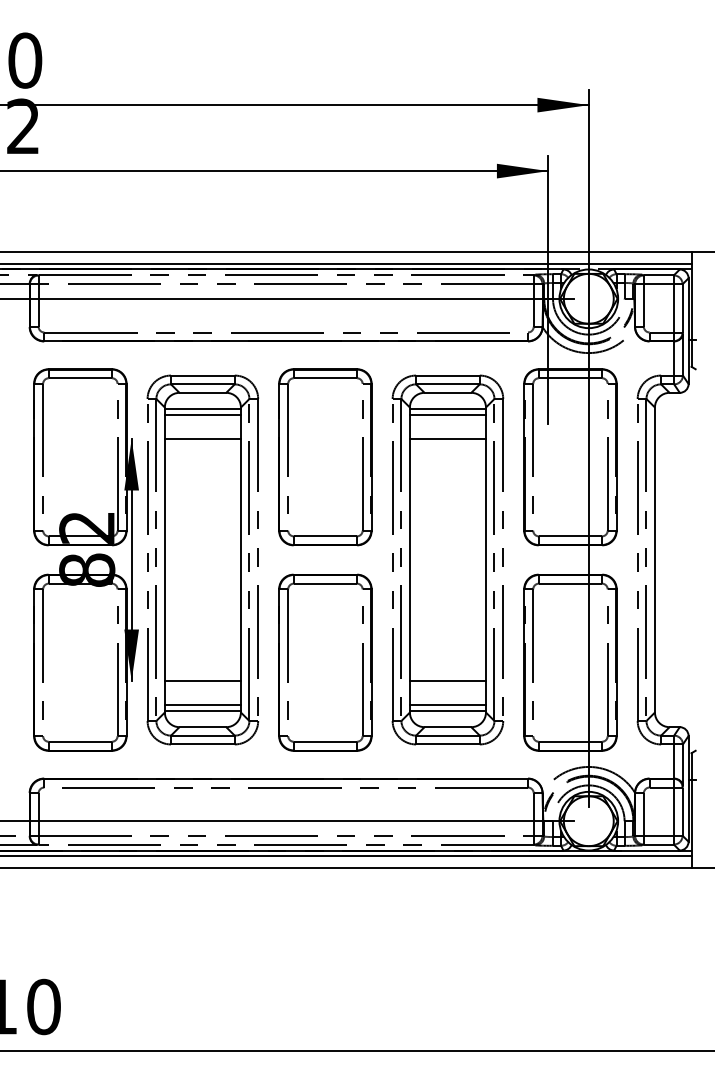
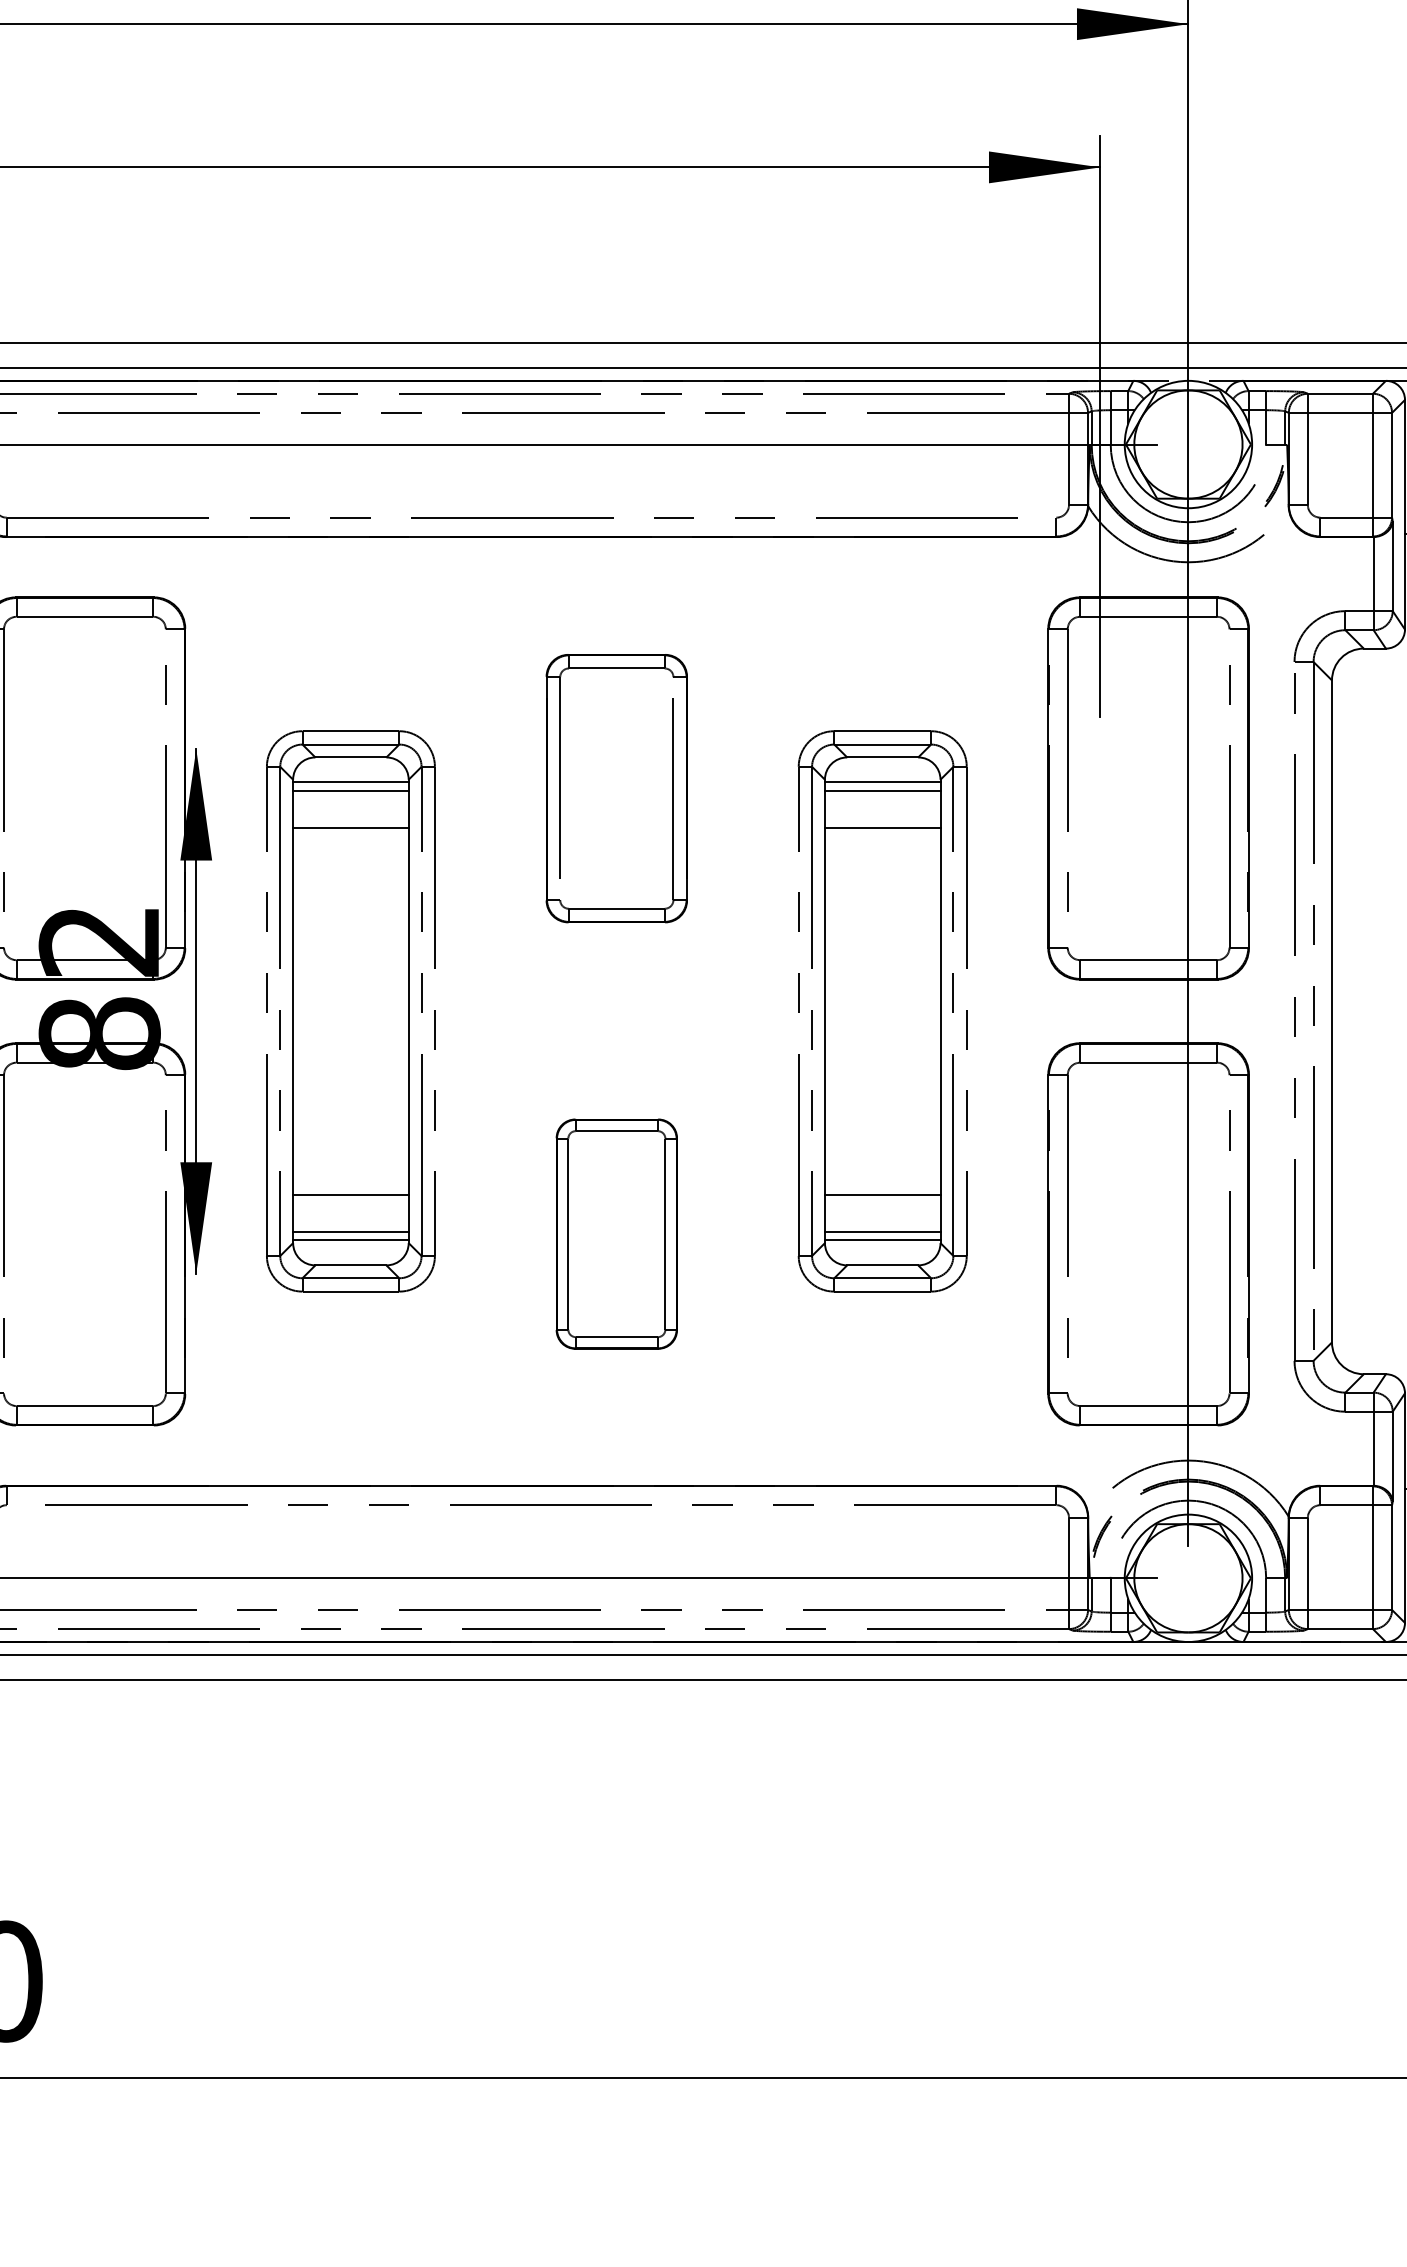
part: (325, 457) -> (616, 788), size x0.7
part: (202, 559) -> (349, 1010), size x0.7
part: (447, 559) -> (881, 1010), size x0.7
part: (325, 662) -> (616, 1233), size x0.6

